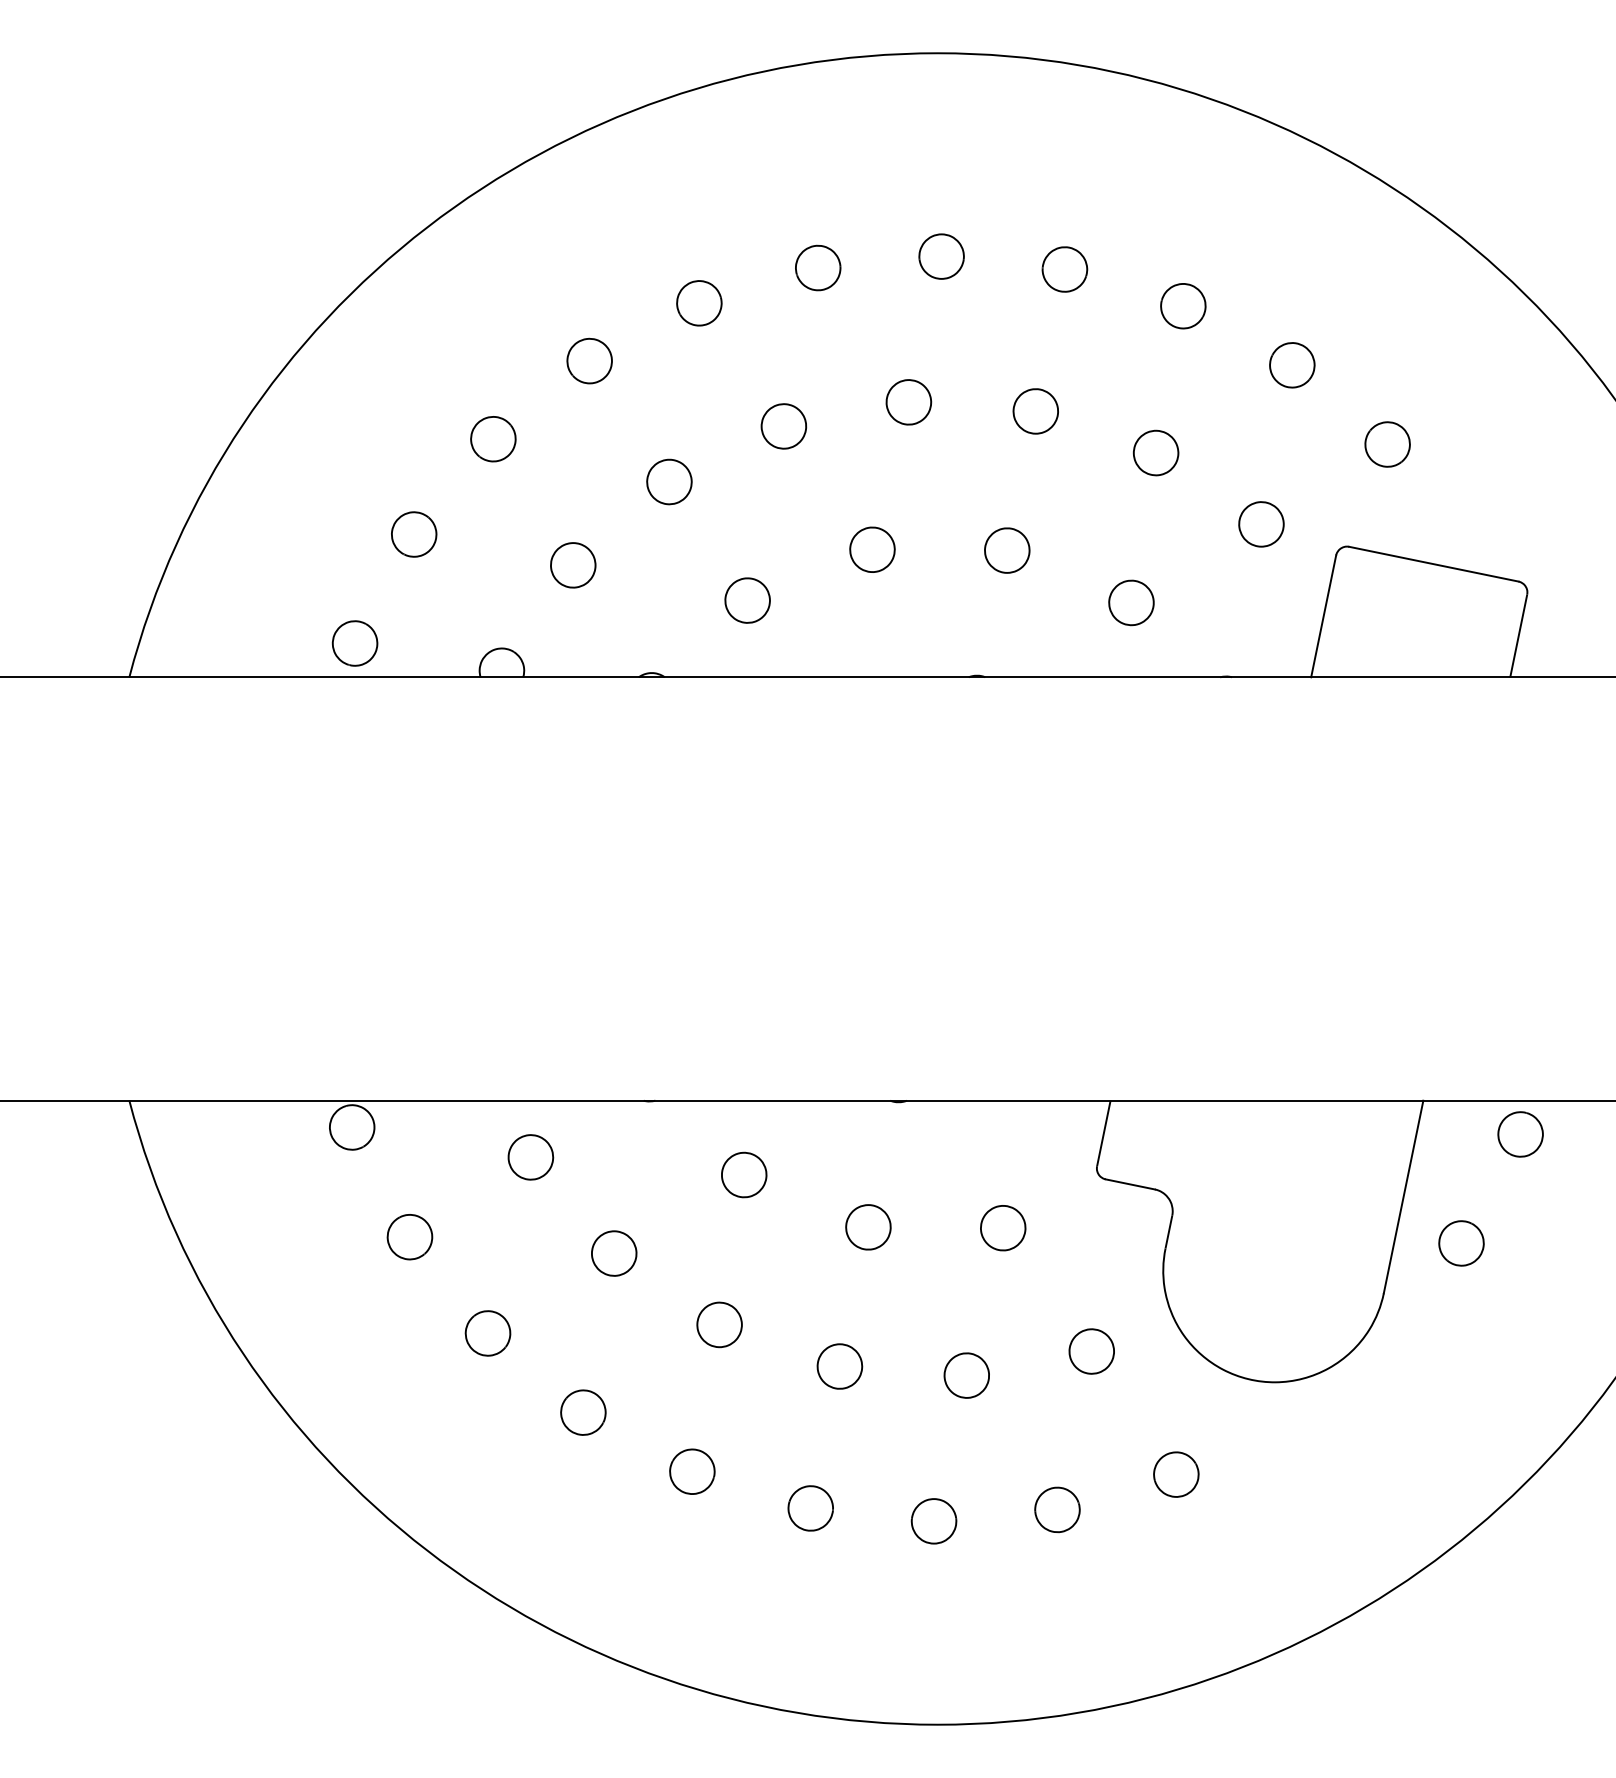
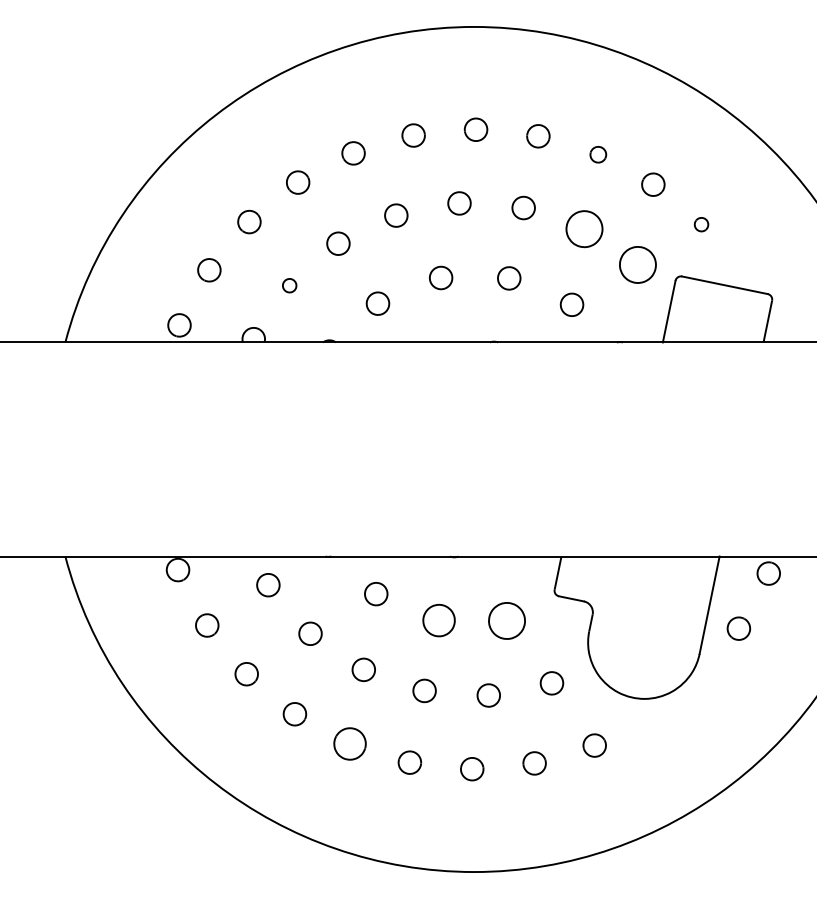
part: (1183, 305) -> (598, 154), size x0.7
part: (1387, 443) -> (701, 224), size x0.6
part: (1156, 451) -> (584, 228), size x1.6
part: (1260, 525) -> (637, 265), size x1.6
part: (572, 564) -> (289, 285), size x0.6
part: (867, 1227) -> (438, 620), size x1.4
part: (1003, 1227) -> (507, 620), size x1.6
part: (691, 1472) -> (349, 744), size x1.4

